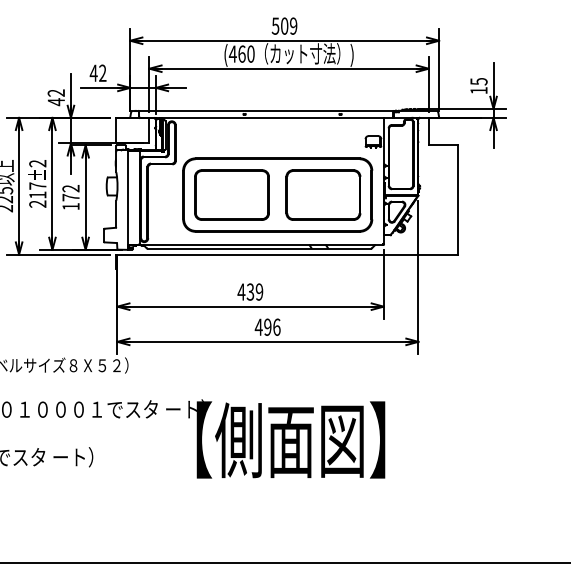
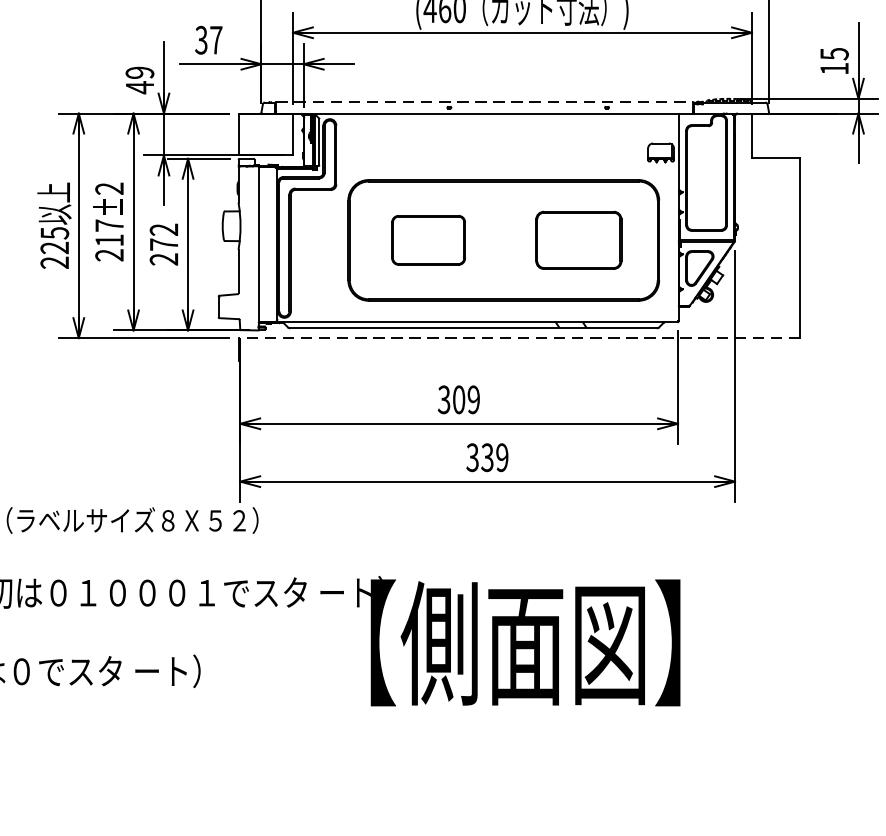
text: (97, 72) -> (207, 38), 42 -> 37
text: (56, 92) -> (140, 71), 42 -> 49
line: (266, 111) -> (485, 103), solid -> dashed
part: (231, 194) -> (427, 239), size x0.6
part: (323, 194) -> (578, 239), size x0.7
text: (70, 206) -> (163, 259), 172 -> 272
line: (287, 254) -> (519, 338), solid -> dashed
text: (245, 291) -> (450, 398), 439 -> 309
text: (267, 326) -> (486, 456), 496 -> 339

